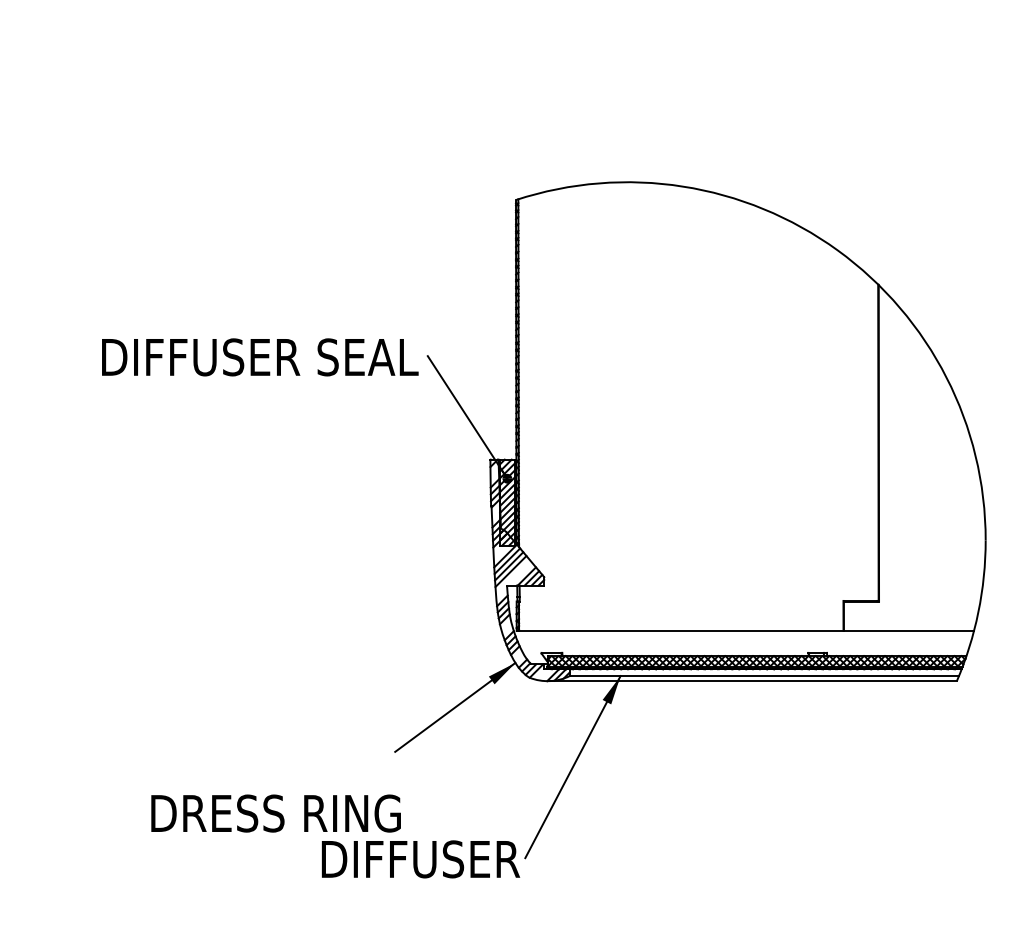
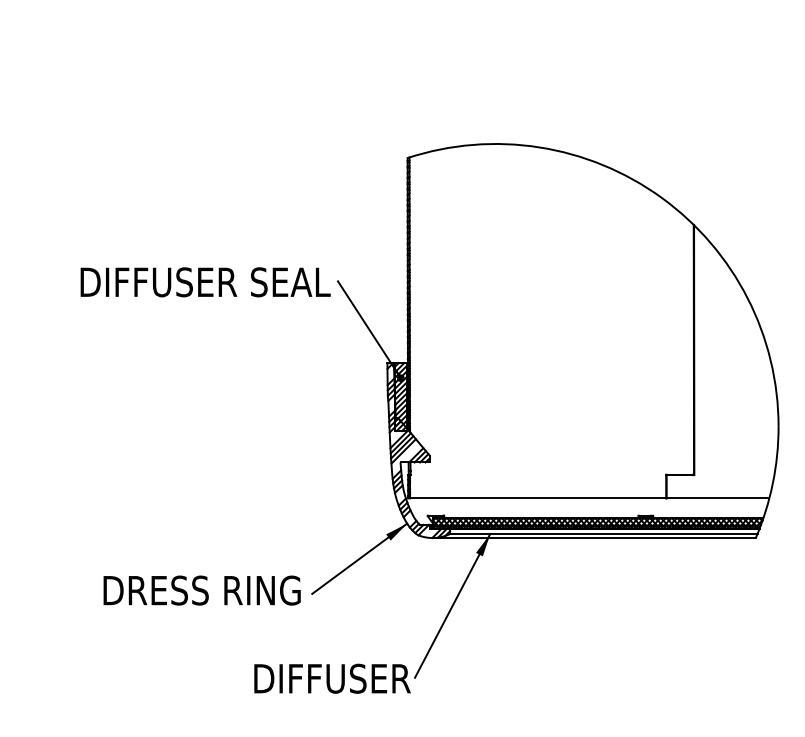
text: (275, 813) -> (201, 590), moved

